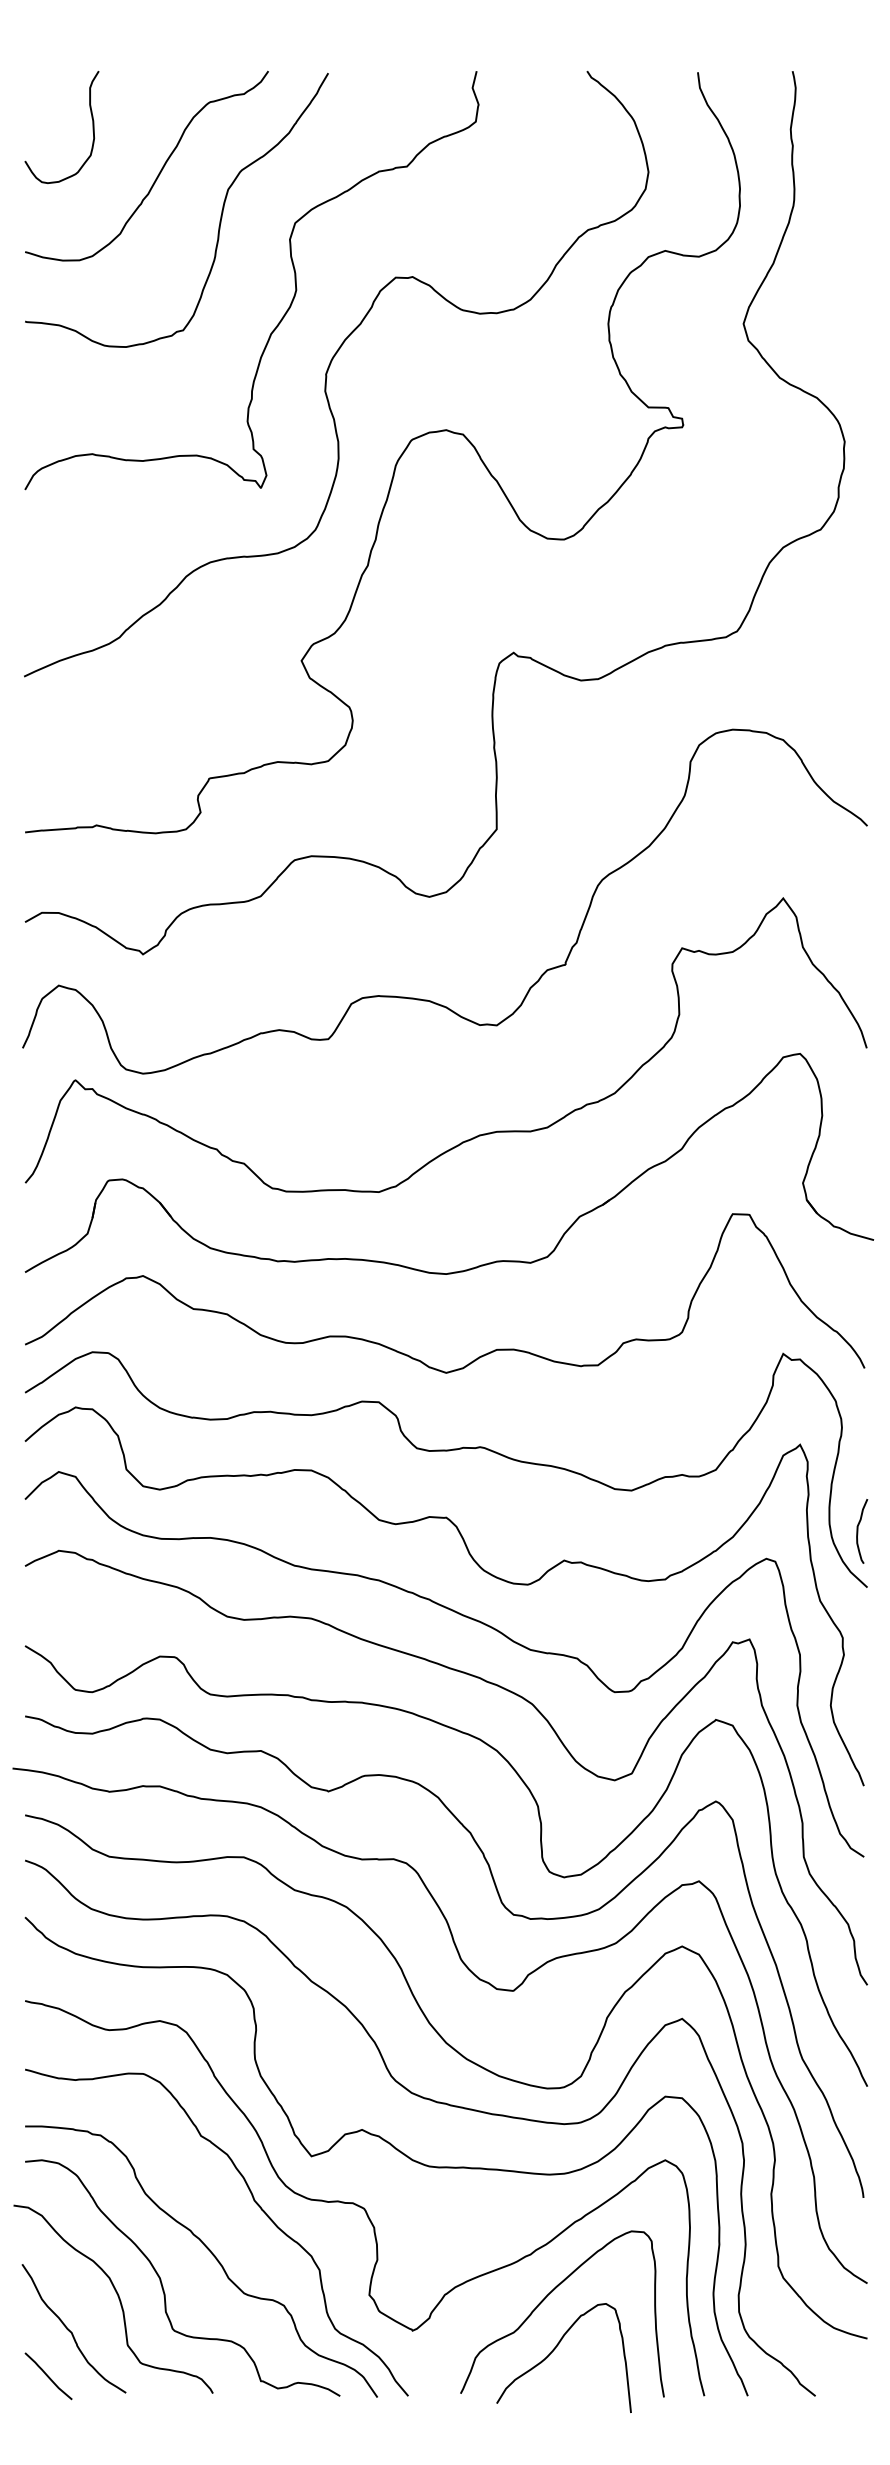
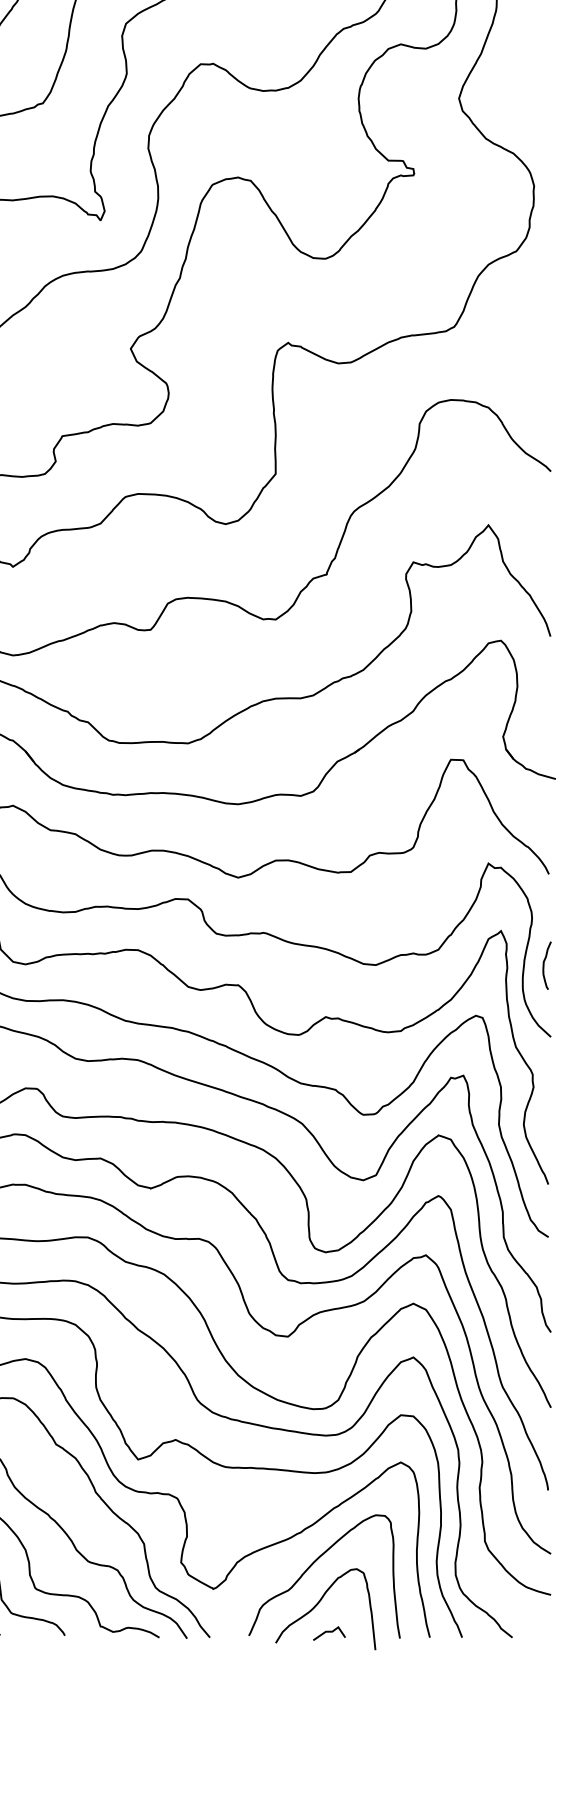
curve: (858, 1531) -> (544, 965), moved
line: (569, 2388) -> (329, 1631), added

